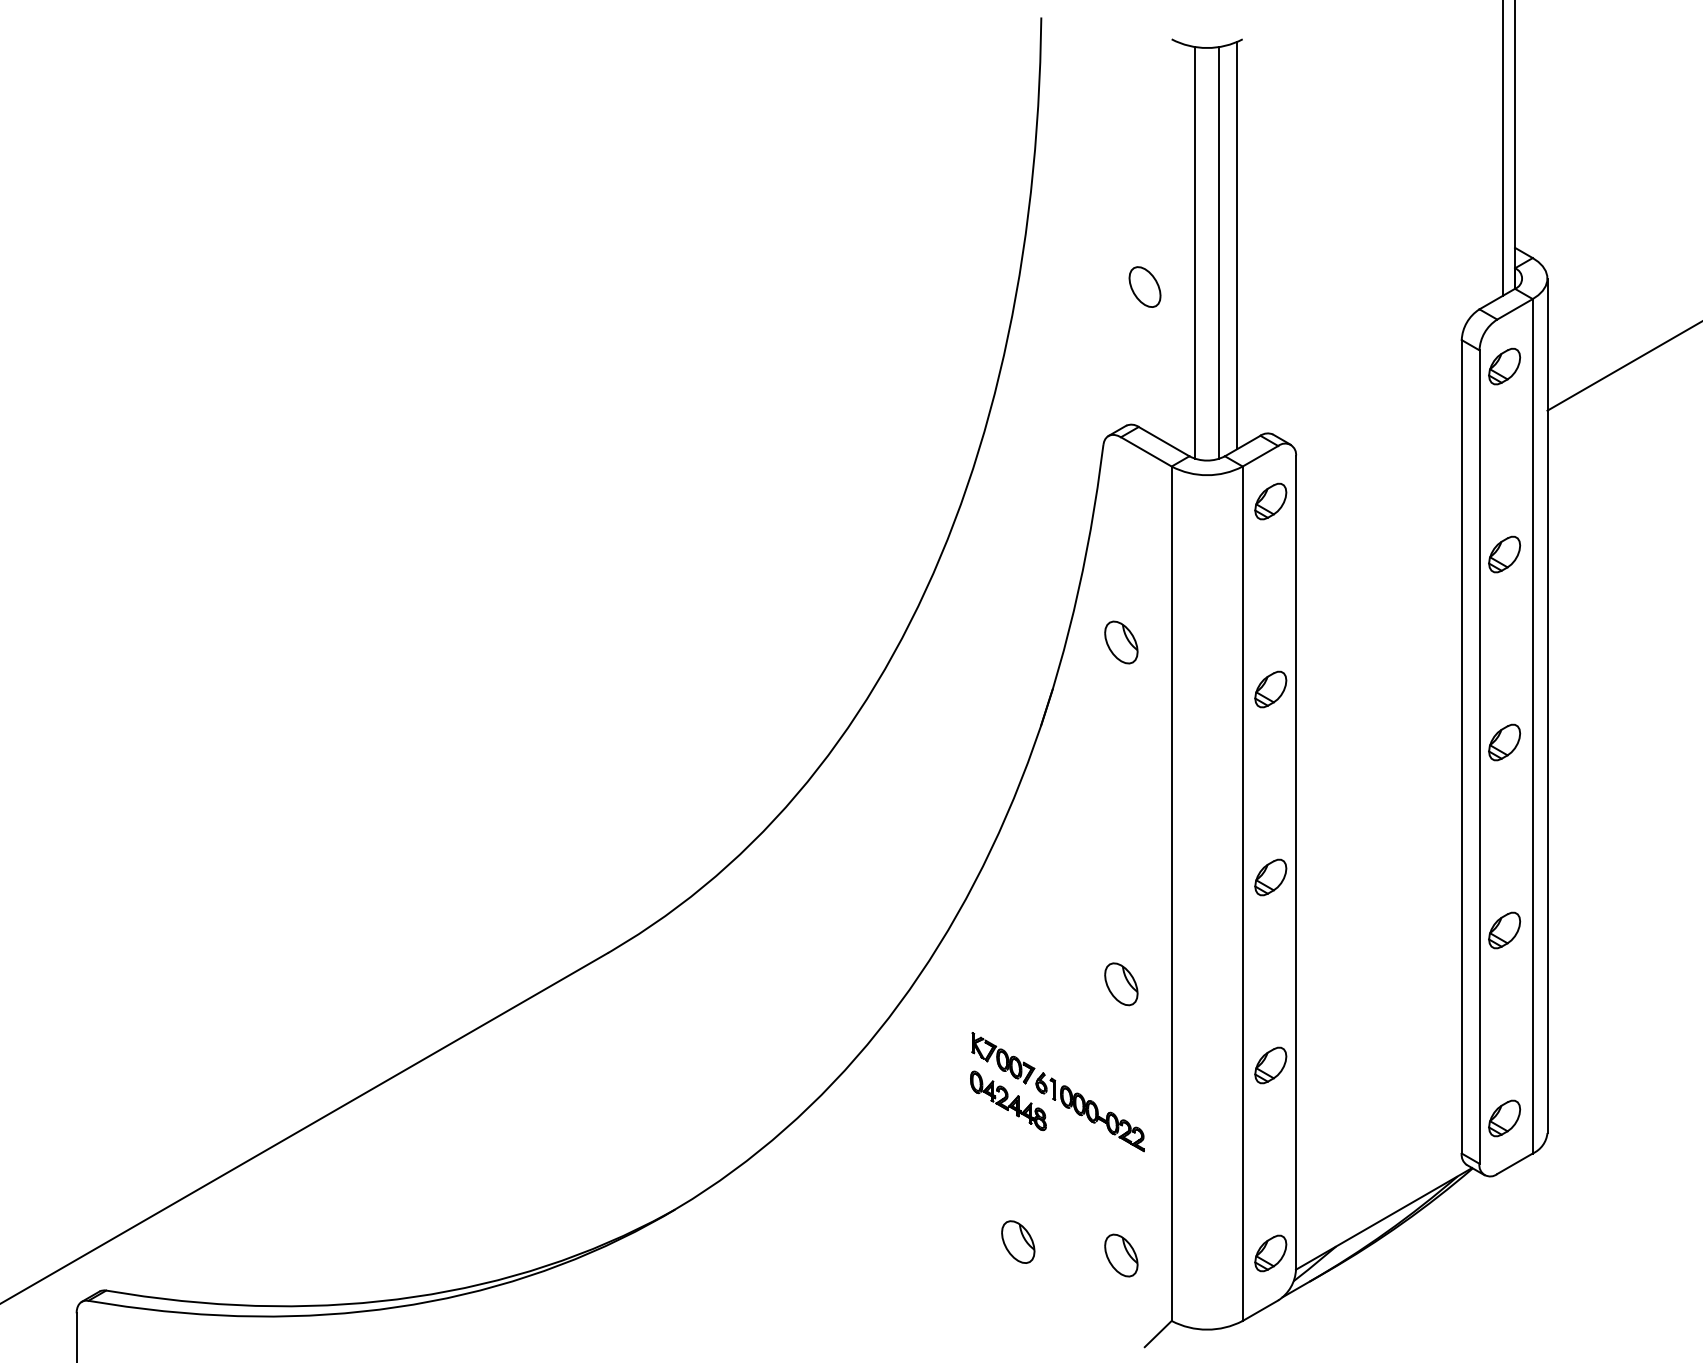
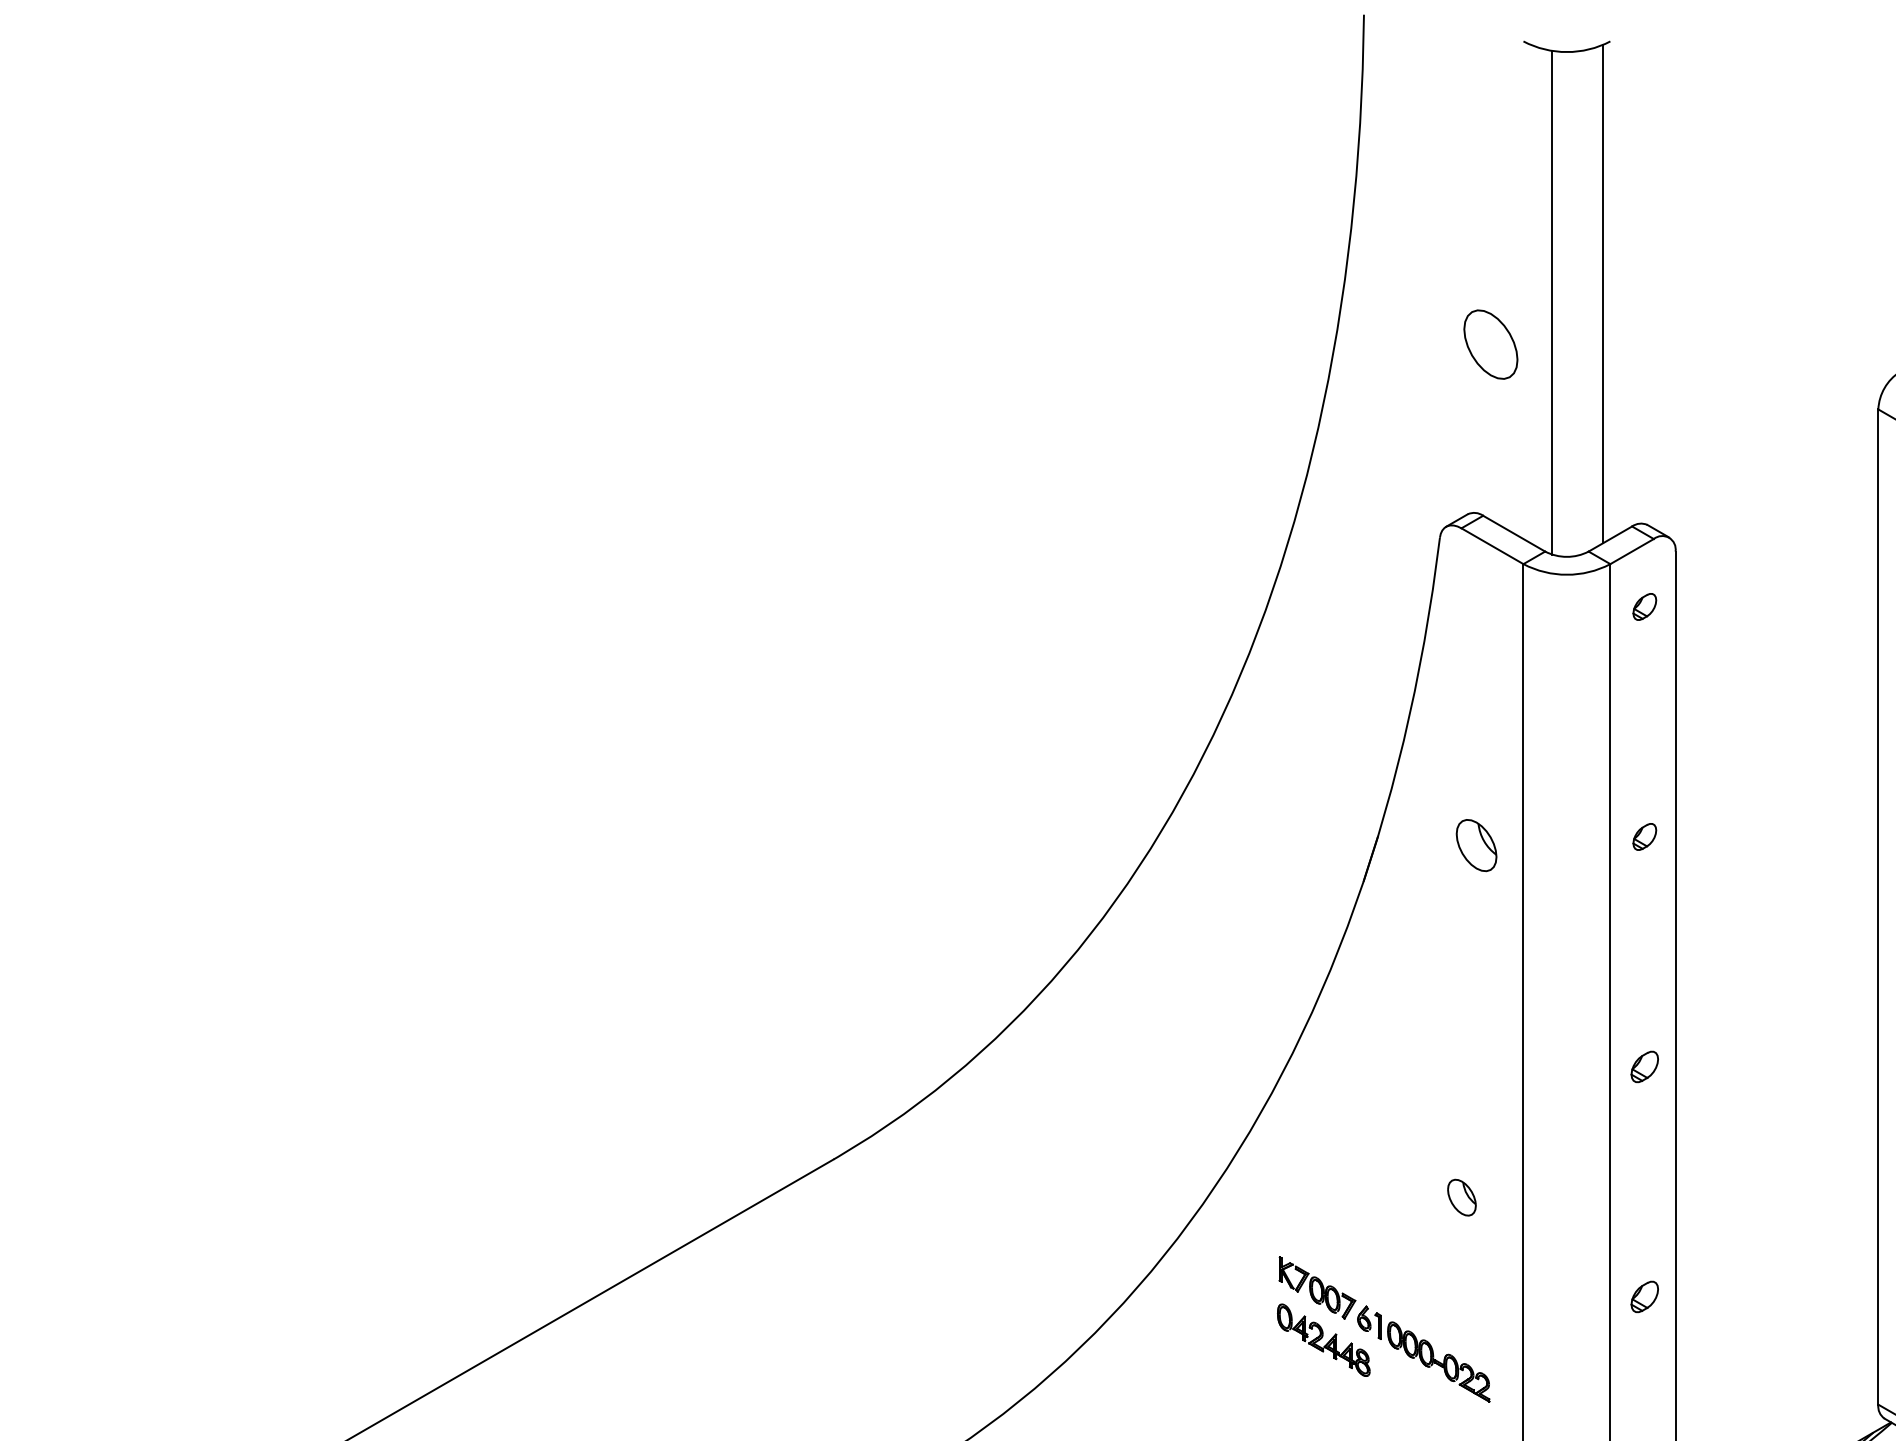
line: (1219, 252) -> (1581, 302), removed
part: (1144, 286) -> (1490, 343), size x1.4
part: (1270, 501) -> (1644, 606), size x0.6
part: (1121, 642) -> (1476, 845), moved
part: (1270, 689) -> (1644, 836), size x0.6
part: (1270, 877) -> (1644, 1066), size x0.7
part: (1121, 984) -> (1462, 1197), size x0.7
part: (1270, 1065) -> (1644, 1296), size x0.7

